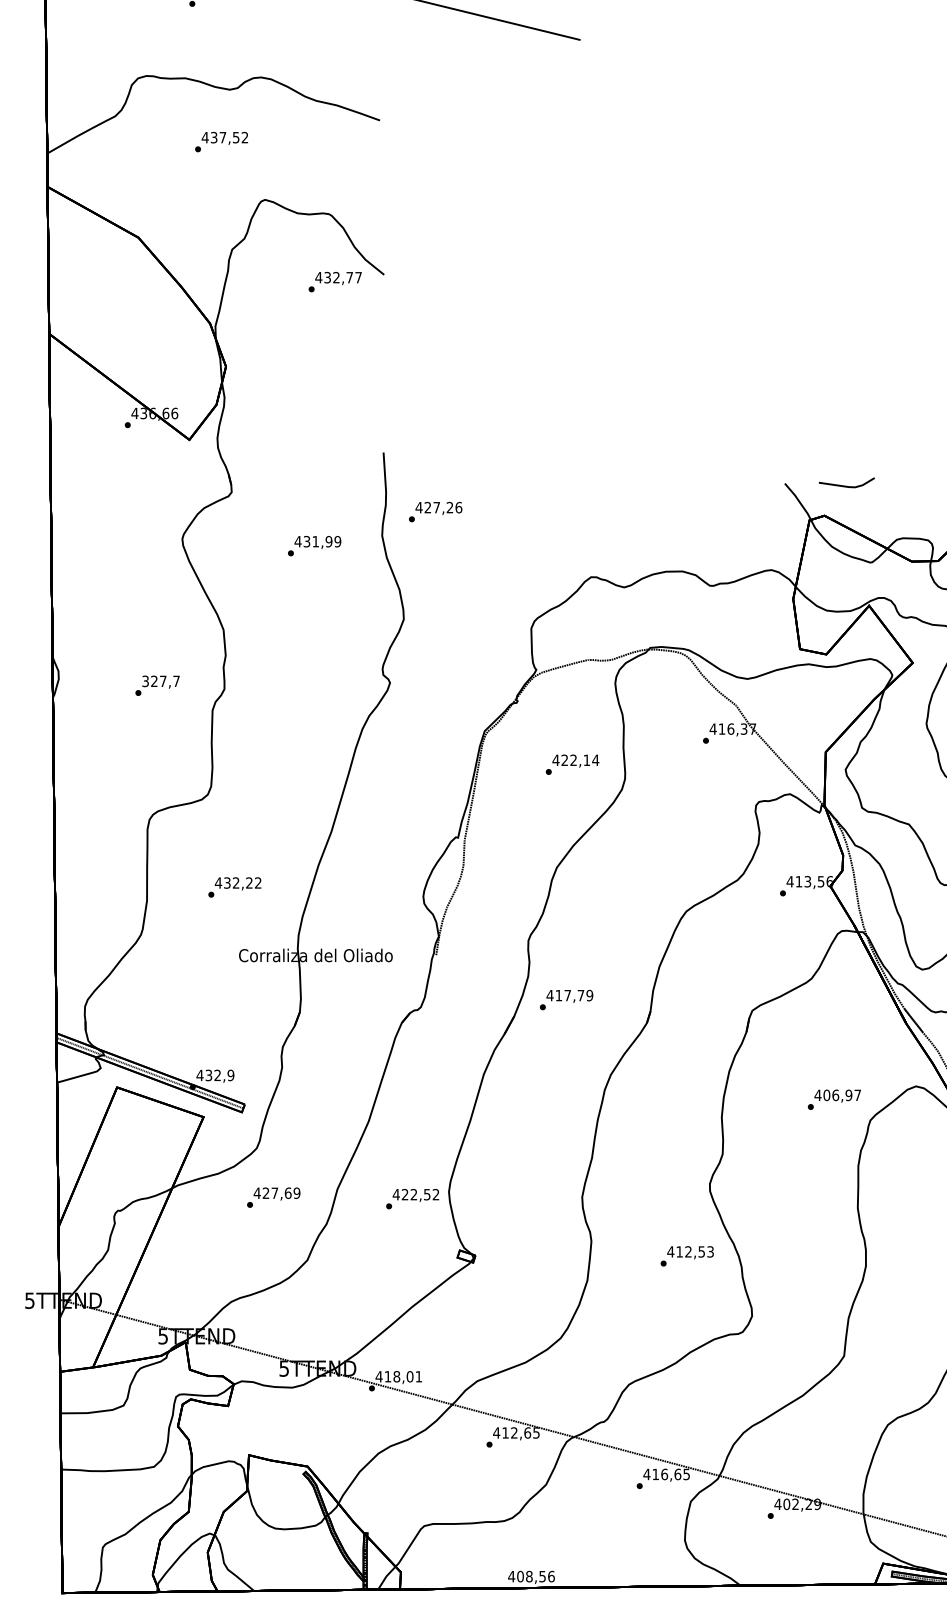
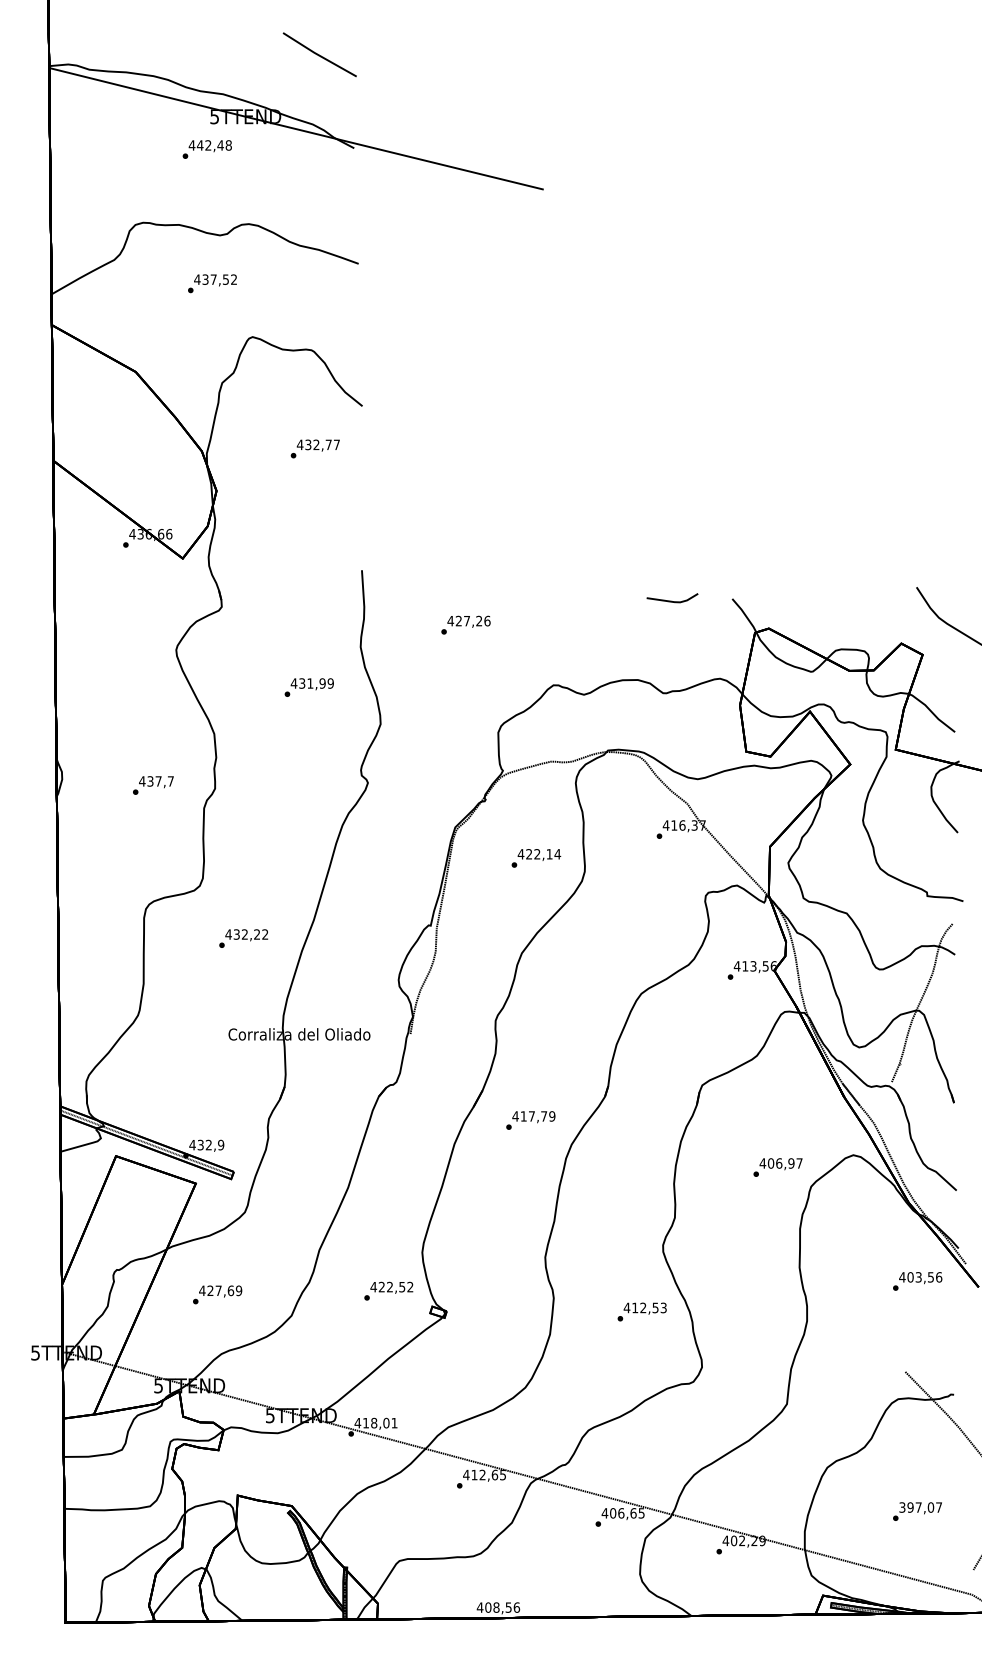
text: (334, 281) -> (314, 448), moved
line: (845, 485) -> (671, 600), moved
text: (435, 511) -> (465, 624), moved
text: (313, 545) -> (308, 687), moved
text: (150, 681) -> (146, 781), 327,7 -> 437,7
text: (234, 887) -> (243, 938), moved
text: (566, 1000) -> (530, 1120), moved
text: (273, 1197) -> (217, 1294), moved
text: (412, 1198) -> (388, 1290), moved
text: (656, 1474) -> (613, 1513), 416,65 -> 406,65

